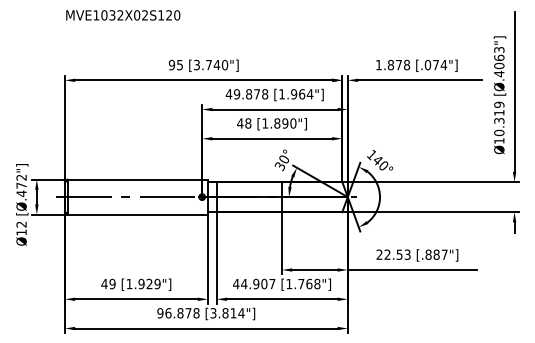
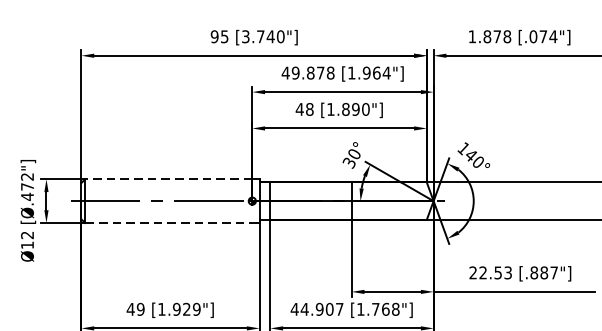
line: (134, 179) -> (168, 179), solid -> dashed
line: (135, 214) -> (169, 222), solid -> dashed

